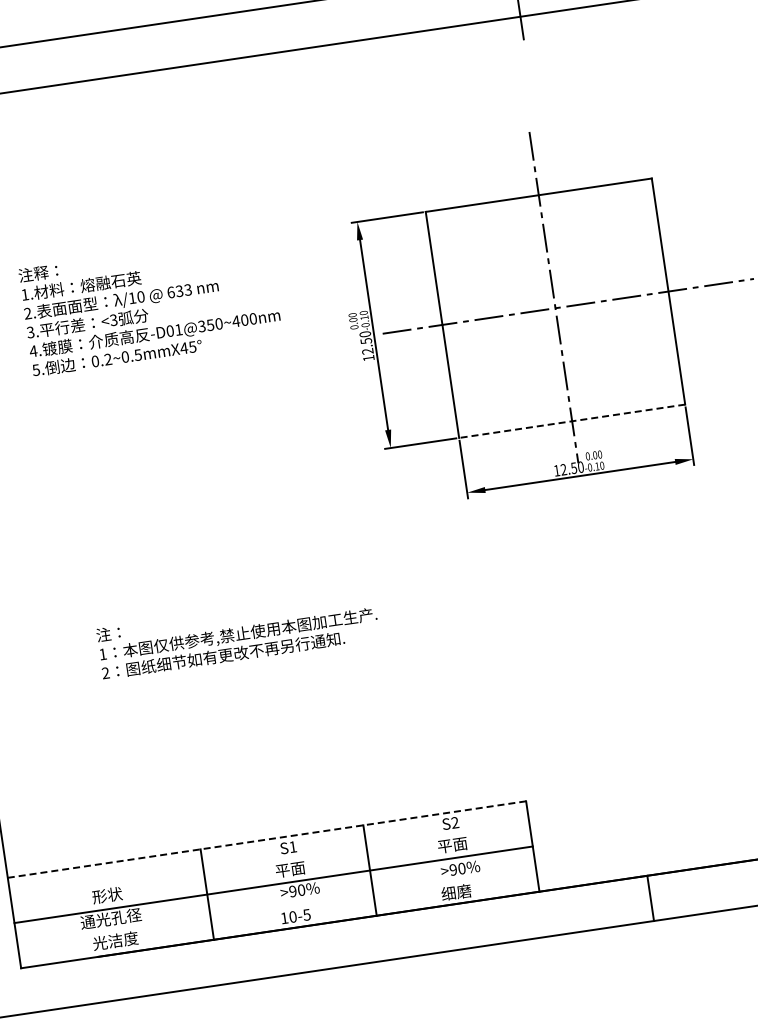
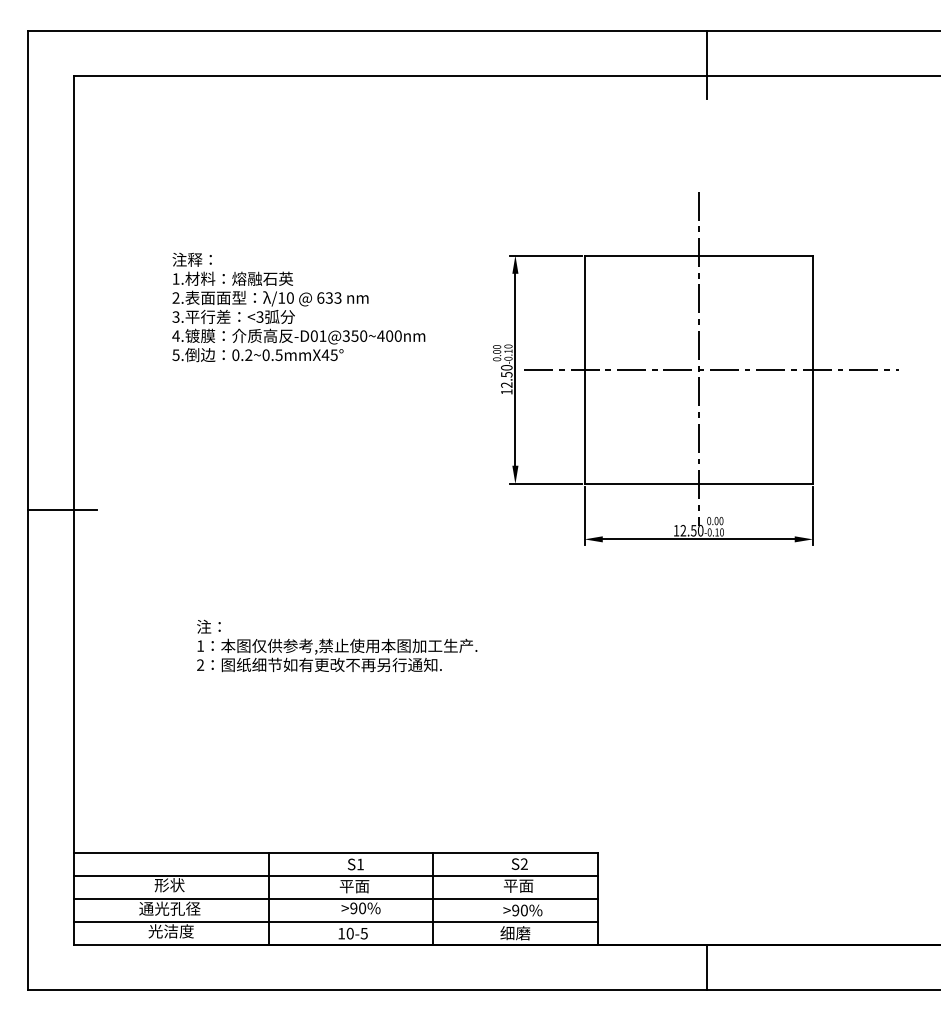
line: (571, 421) -> (698, 484), dashed -> solid
line: (266, 839) -> (335, 853), dashed -> solid
line: (270, 862) -> (335, 876), added
line: (276, 907) -> (335, 921), added

